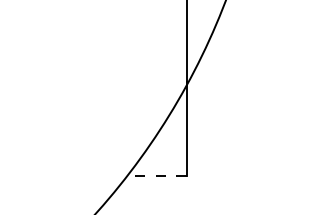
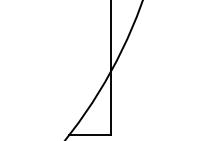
line: (156, 176) -> (89, 135), dashed -> solid

